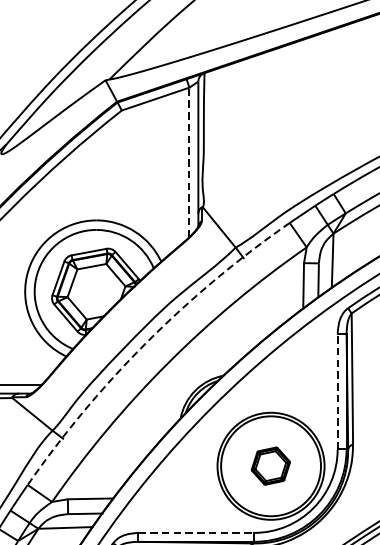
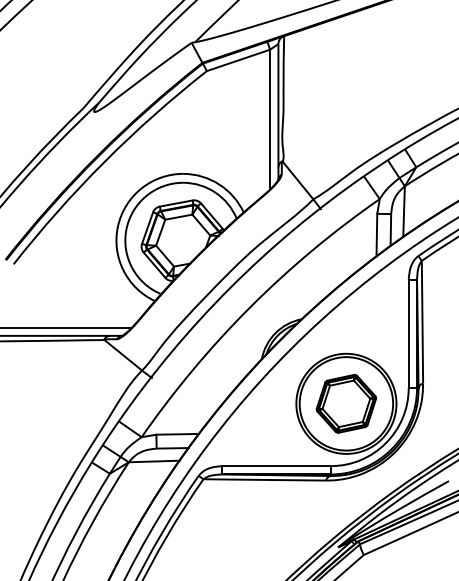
line: (189, 162) -> (270, 119), dashed -> solid
arc: (147, 341) -> (230, 287), dashed -> solid
line: (337, 391) -> (408, 333), dashed -> solid
part: (270, 465) -> (345, 403), size x1.67
line: (196, 533) -> (276, 466), dashed -> solid

